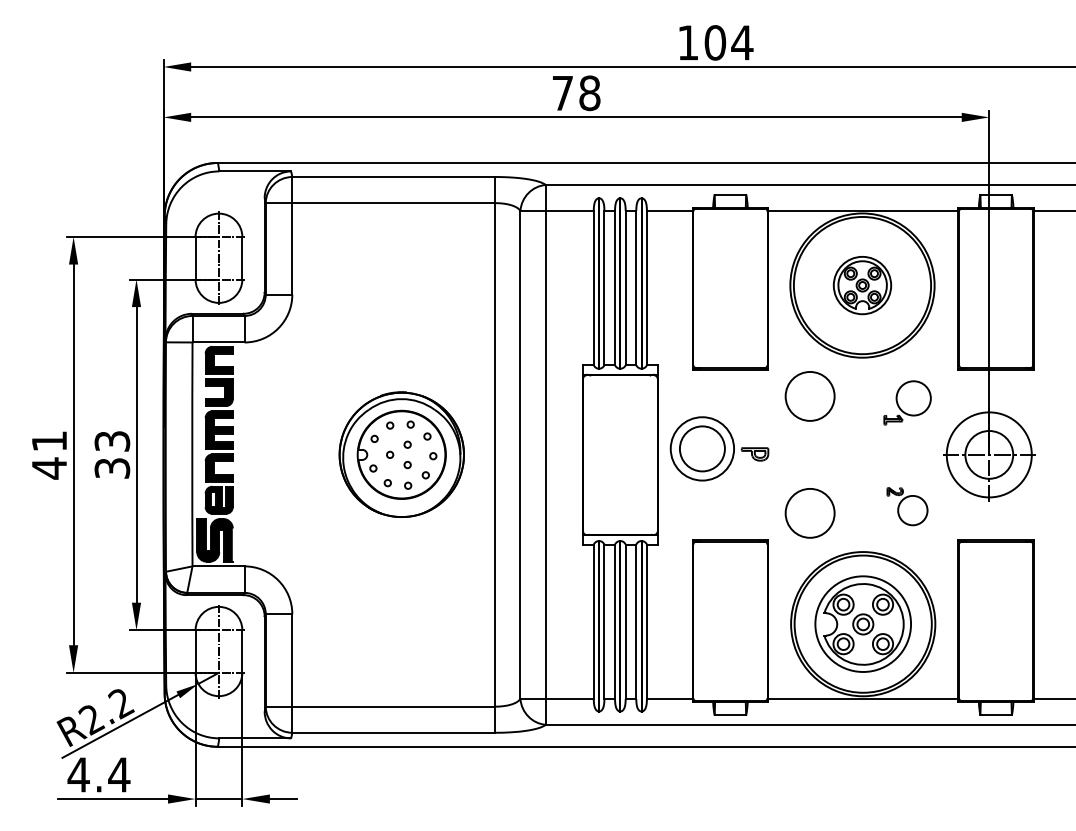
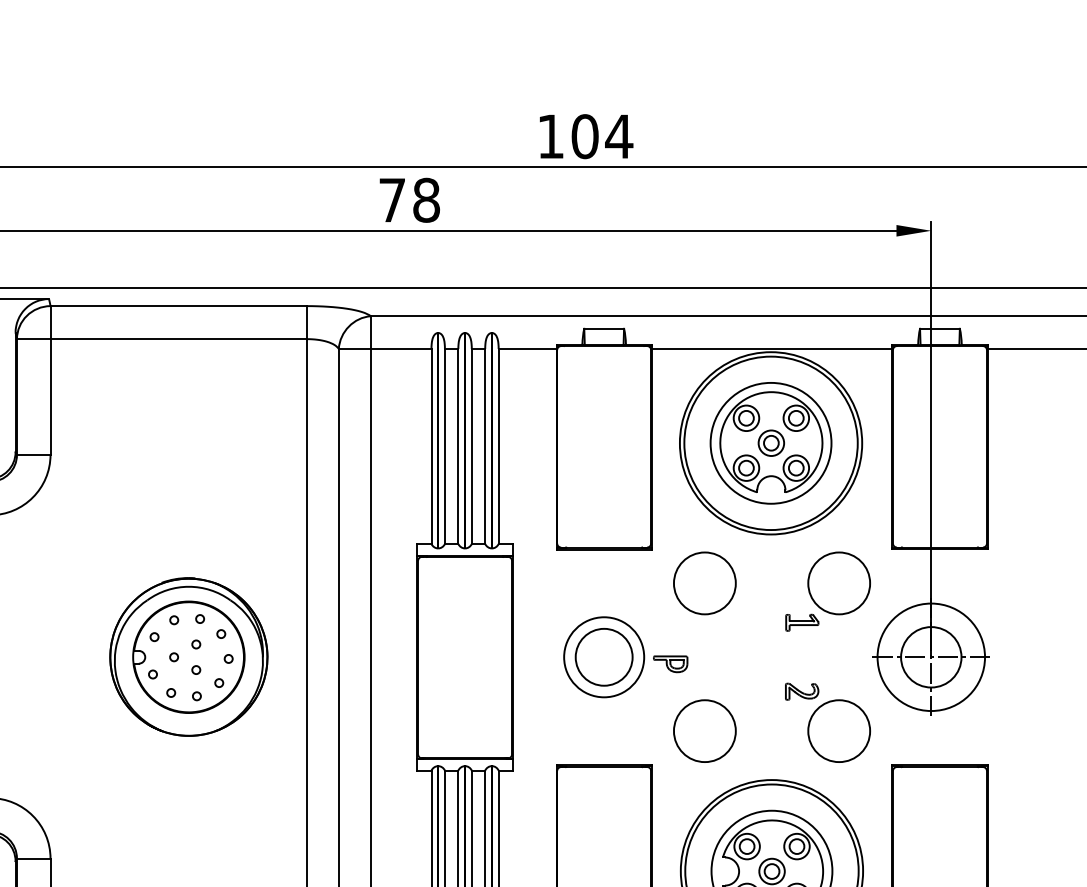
part: (862, 285) -> (771, 443), size x1.67
part: (907, 402) -> (827, 591), size x1.43
part: (719, 448) -> (625, 656), moved
part: (907, 506) -> (827, 722), size x1.67

